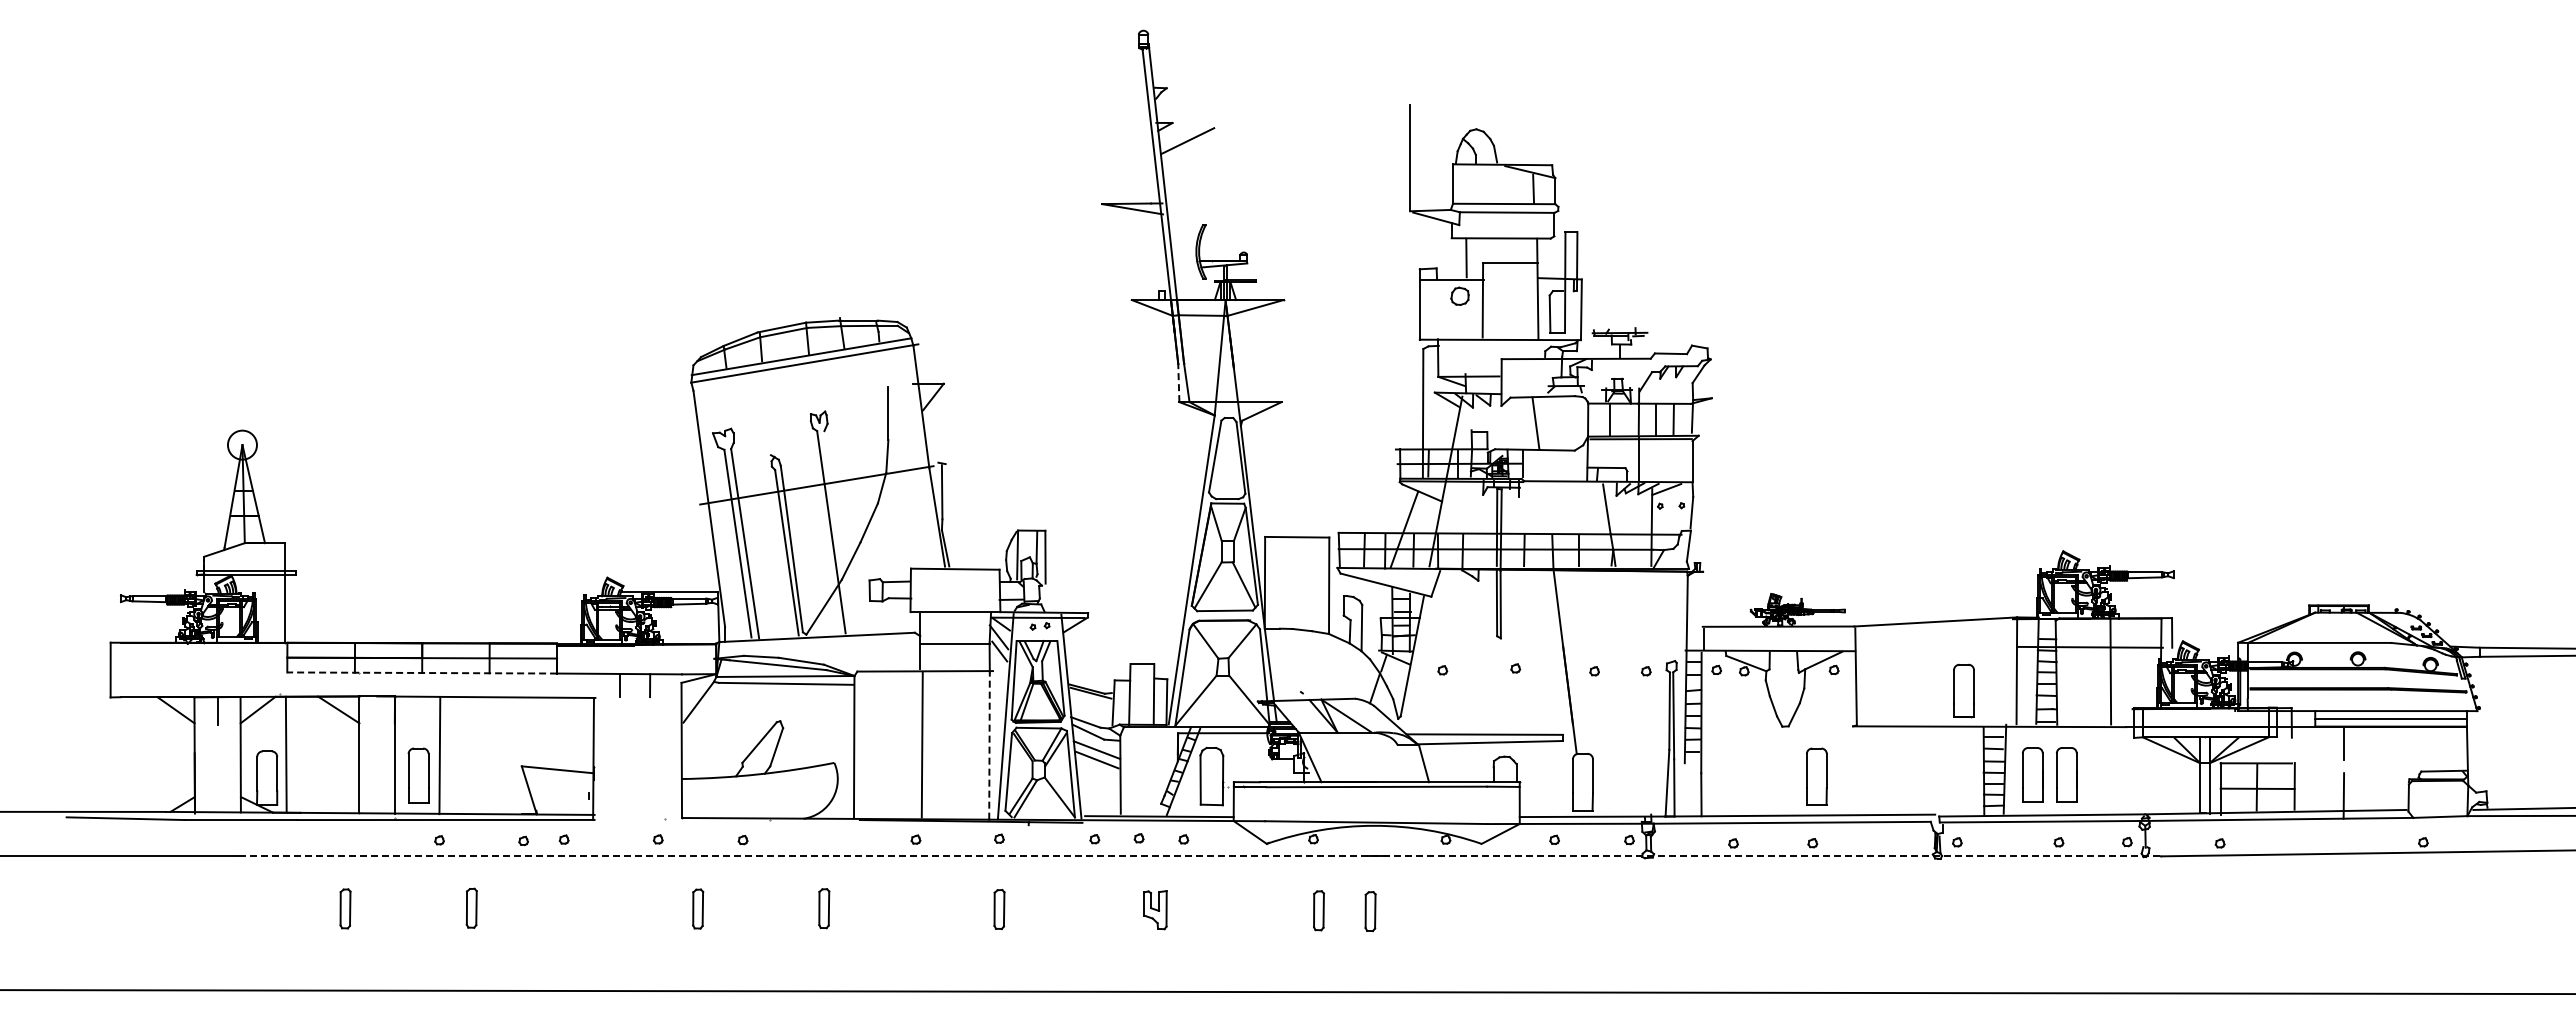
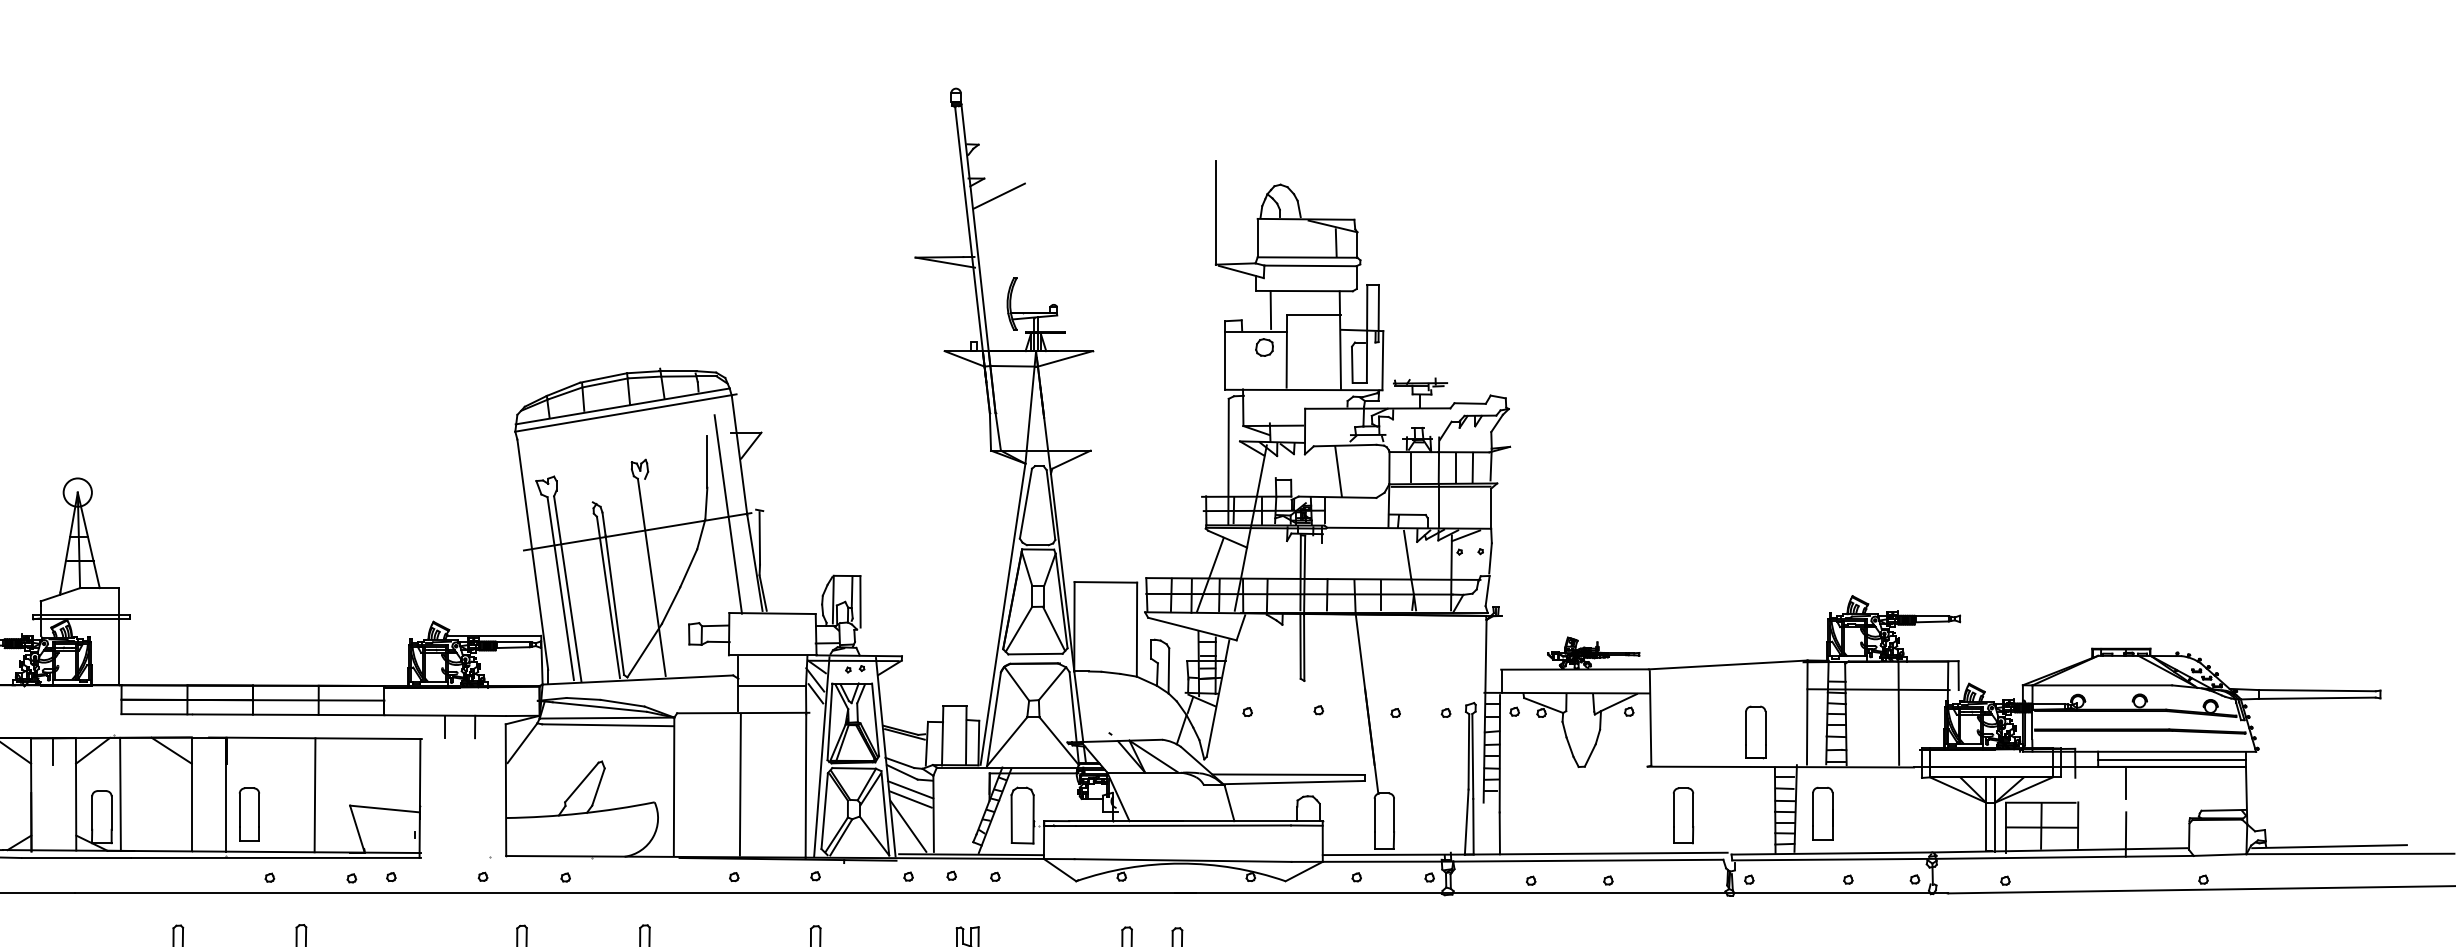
line: (1178, 382) -> (990, 431), dashed -> solid
line: (909, 467) -> (727, 514), added
line: (422, 673) -> (253, 715), dashed -> solid
line: (989, 746) -> (805, 786), dashed -> solid
line: (439, 755) -> (314, 795), moved
part: (2066, 774) -> (1855, 813), removed
part: (1816, 776) -> (1683, 815), moved
line: (1094, 787) -> (908, 826), added
line: (1200, 856) -> (1011, 893), dashed -> solid

